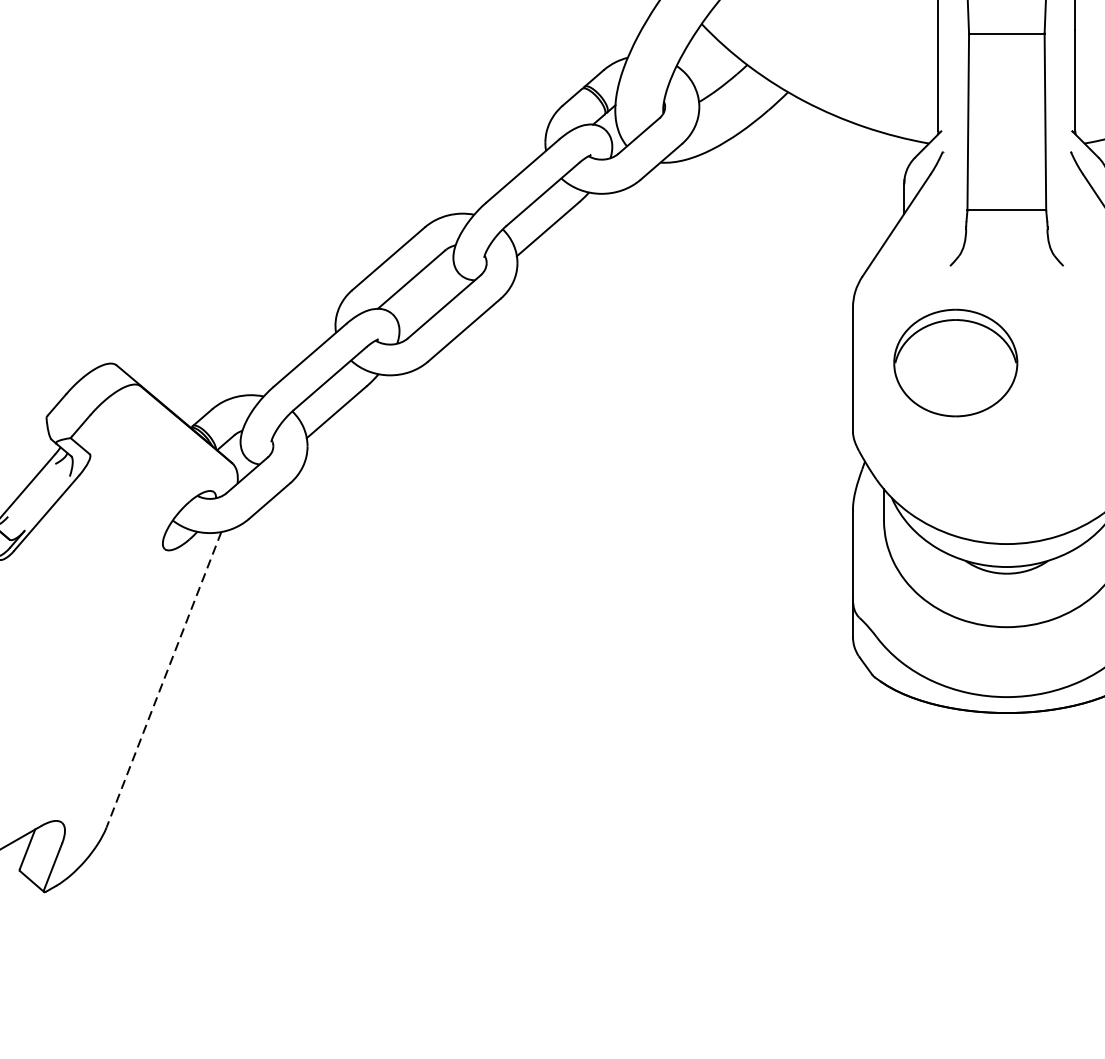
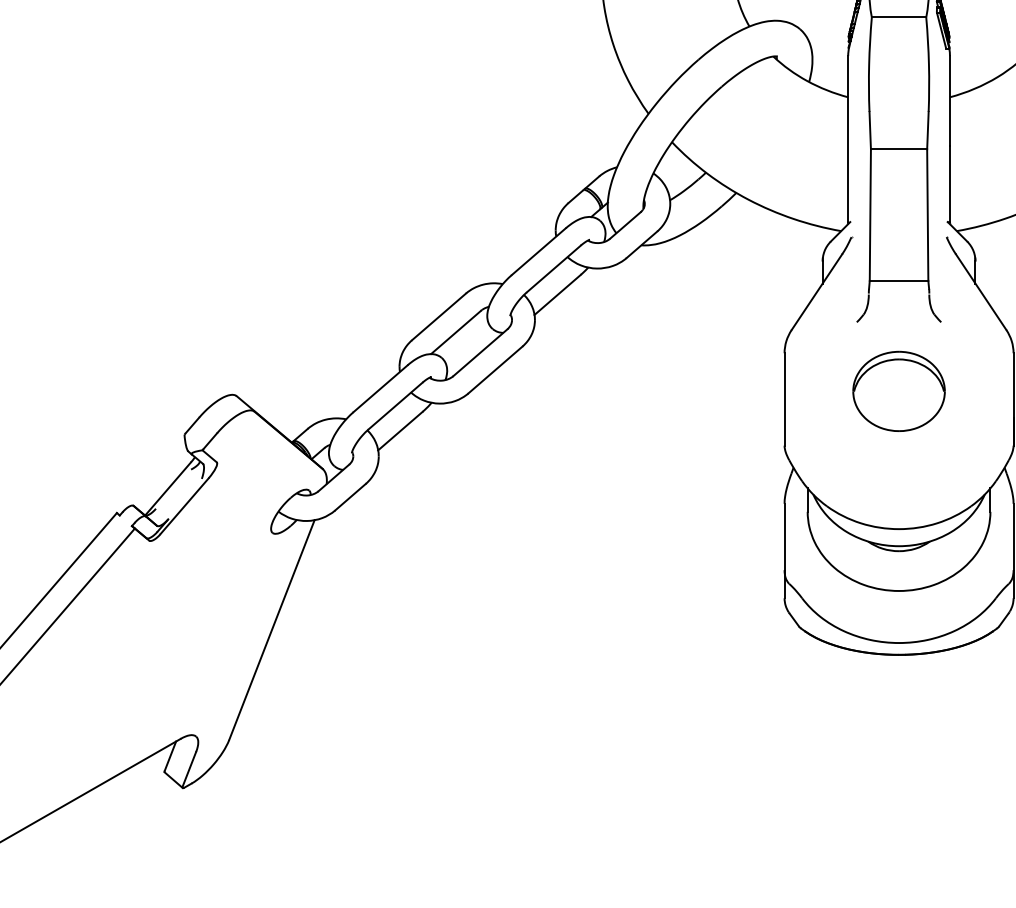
part: (955, 361) -> (898, 390), moved
line: (163, 680) -> (271, 630), dashed -> solid

